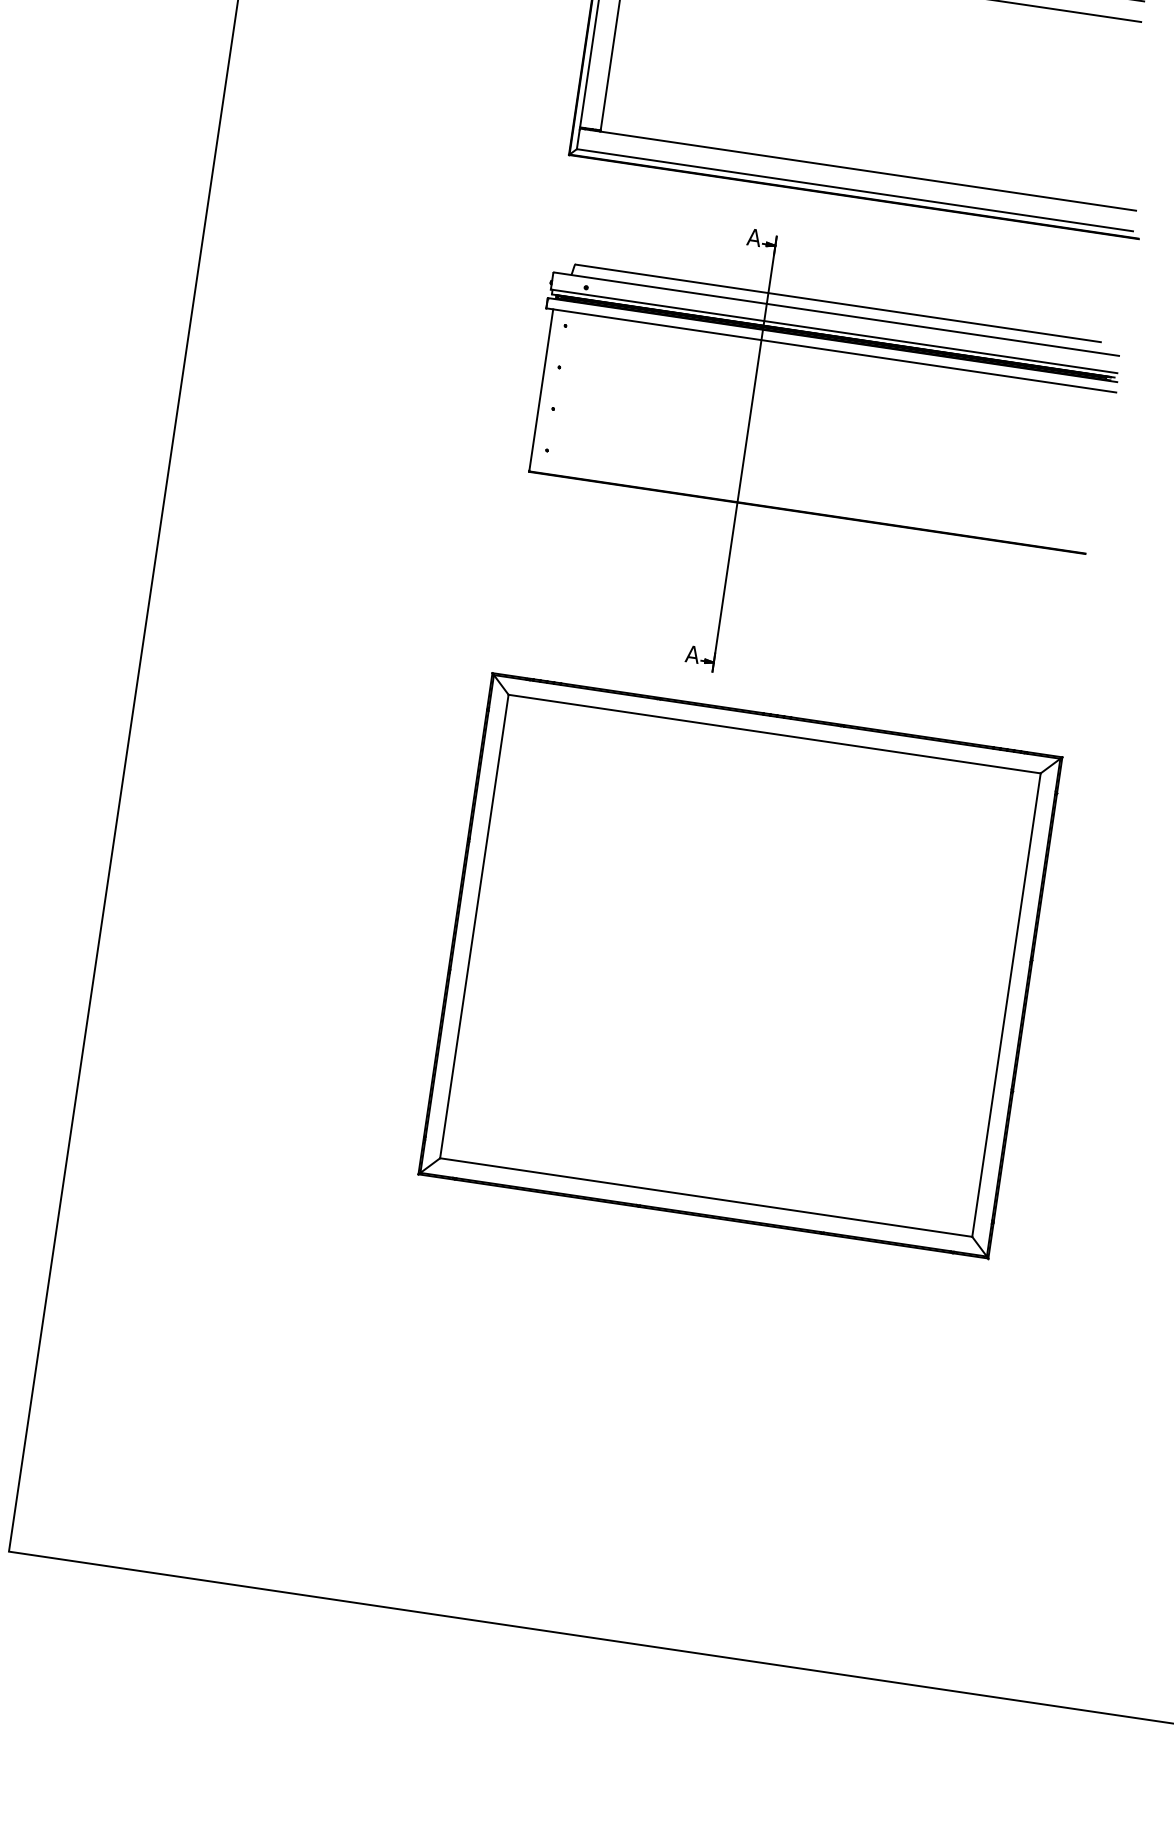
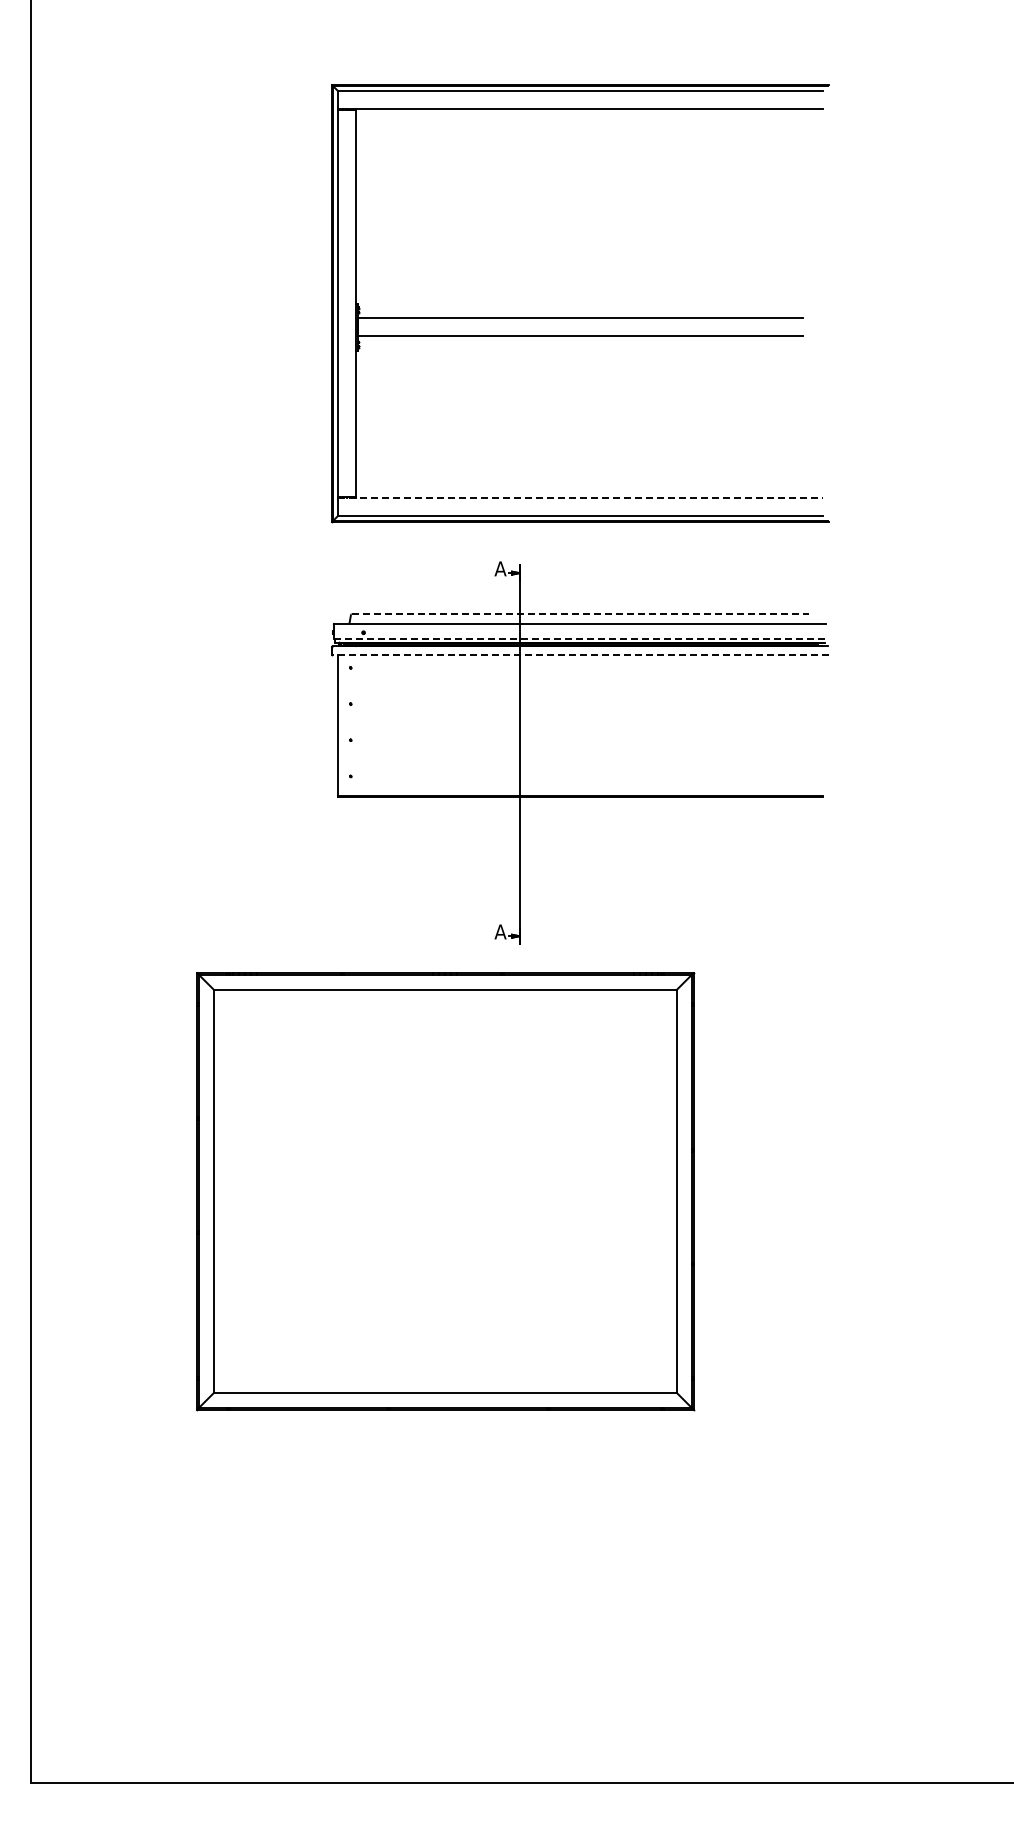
line: (858, 169) -> (580, 497), solid -> dashed
line: (838, 303) -> (580, 614), solid -> dashed
line: (834, 331) -> (580, 638), solid -> dashed
line: (830, 350) -> (579, 655), solid -> dashed
part: (740, 965) -> (445, 1191), moved

